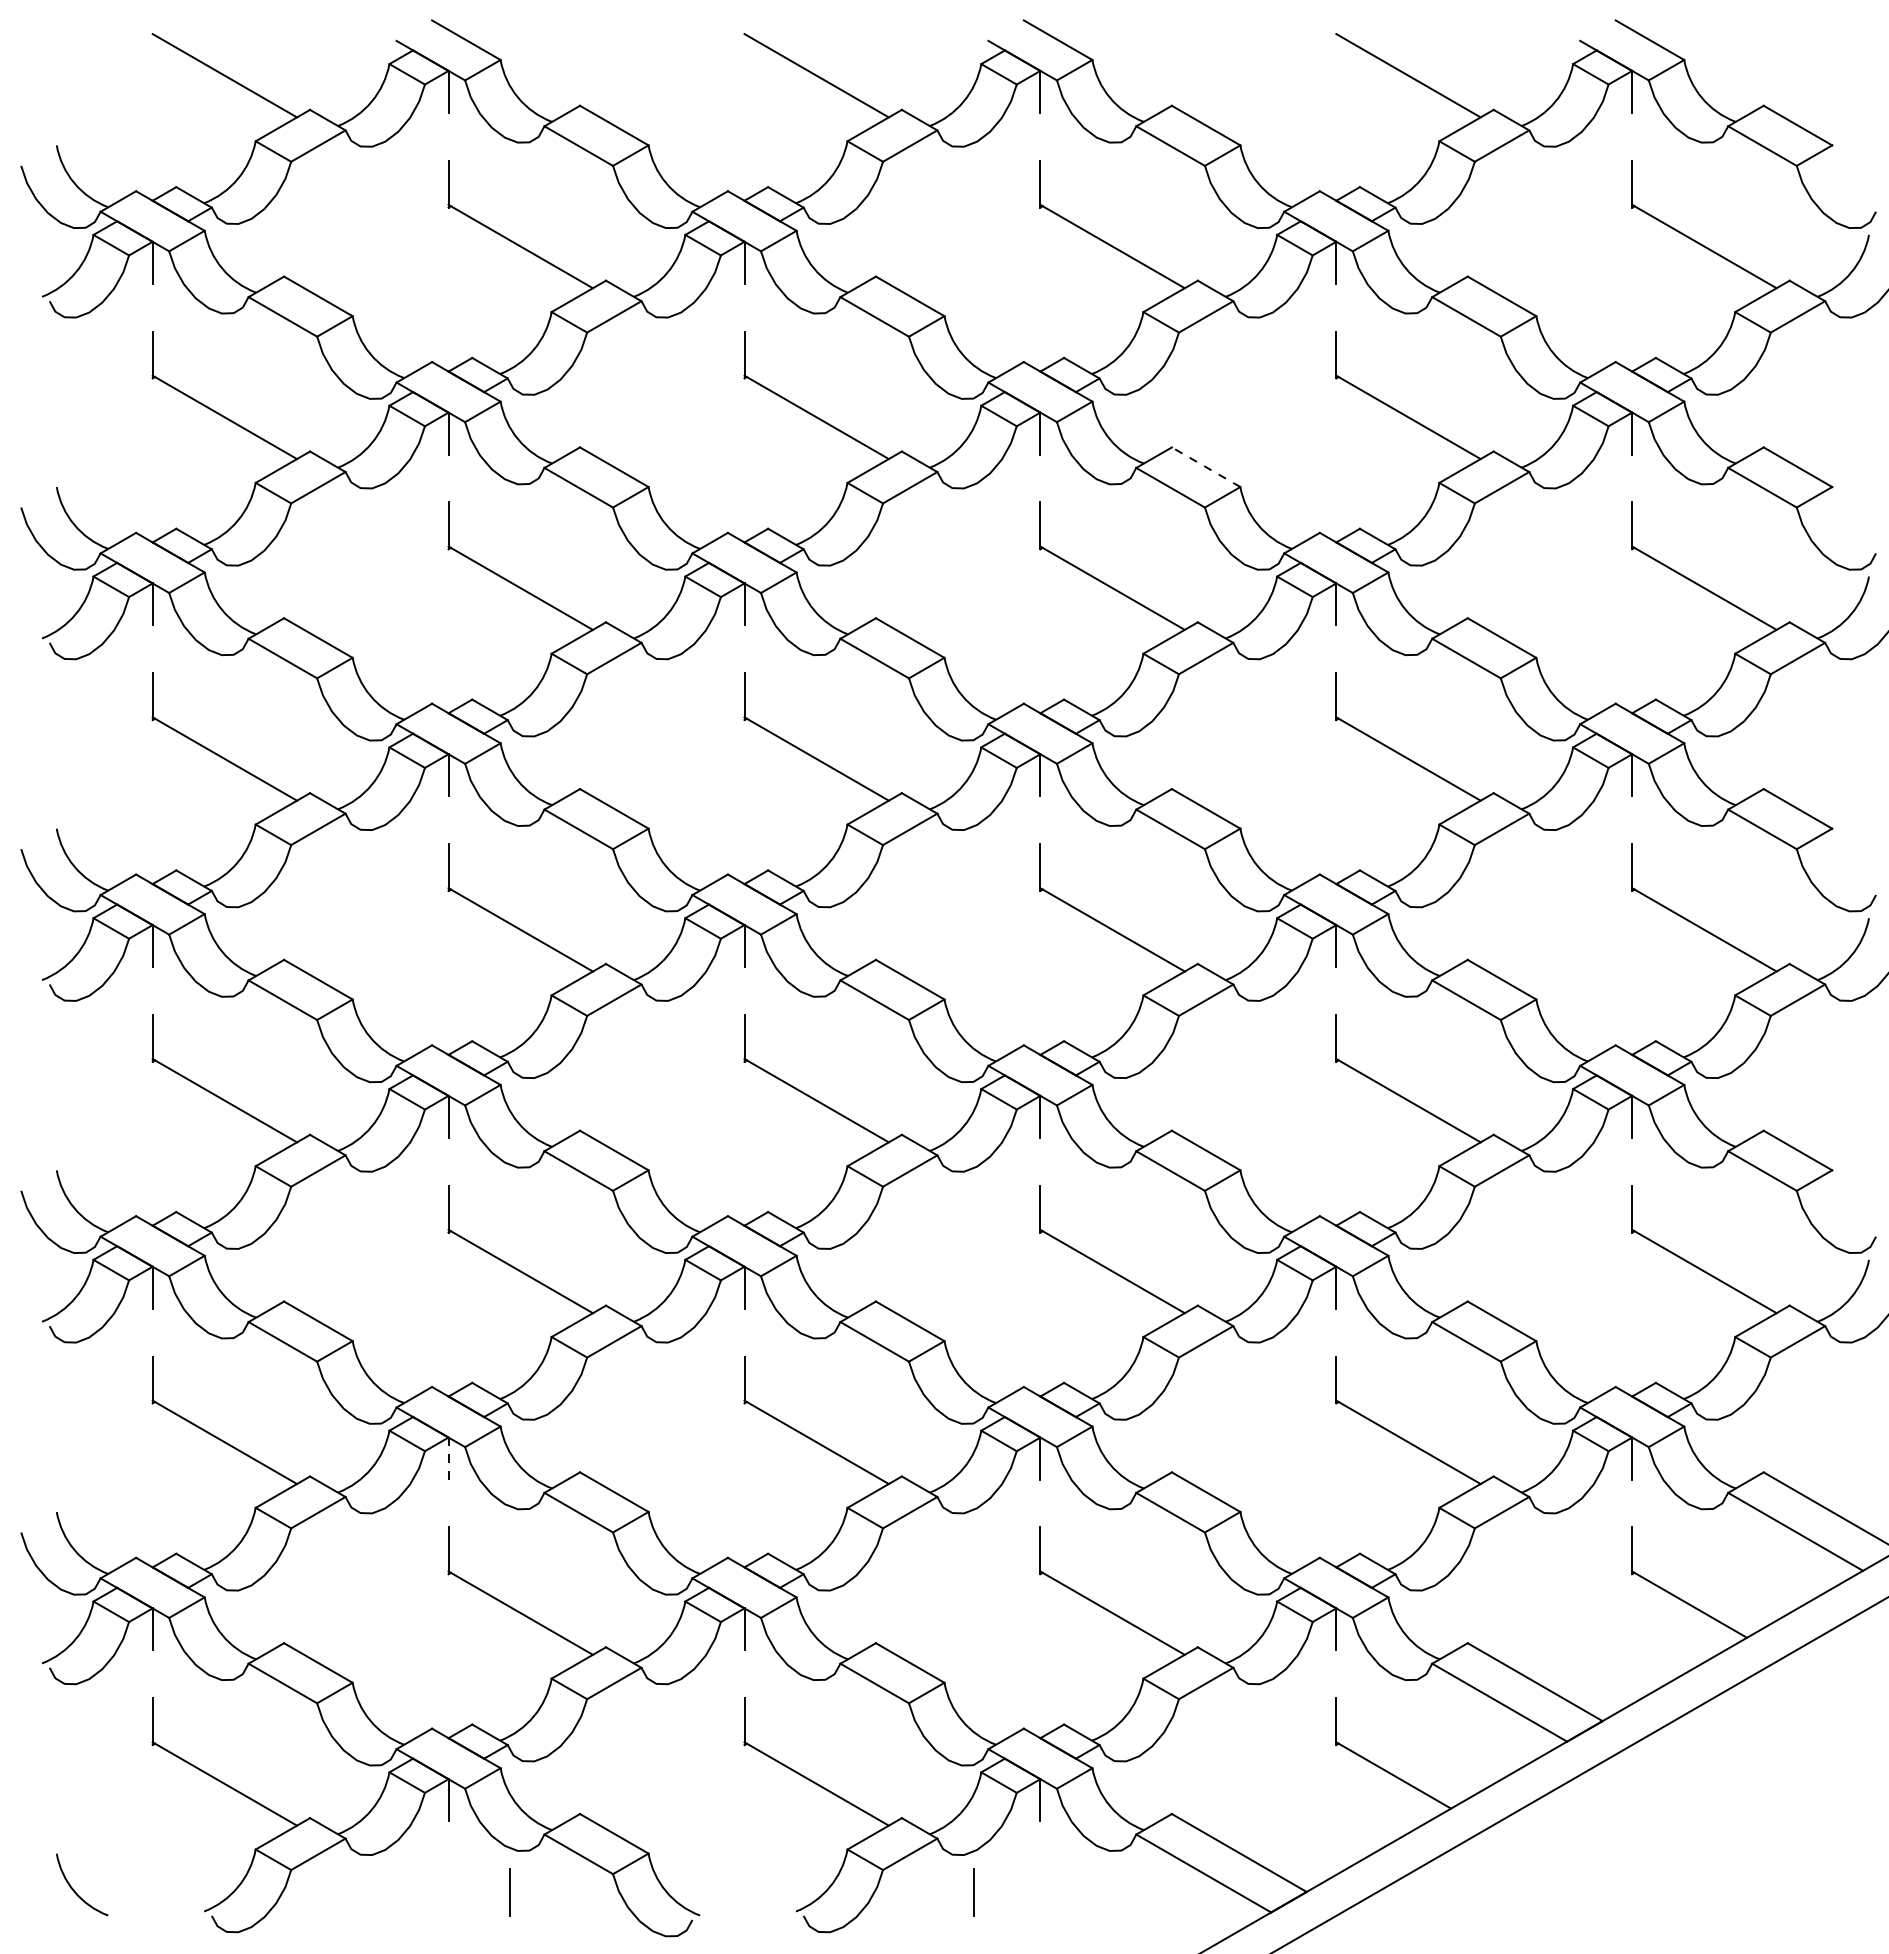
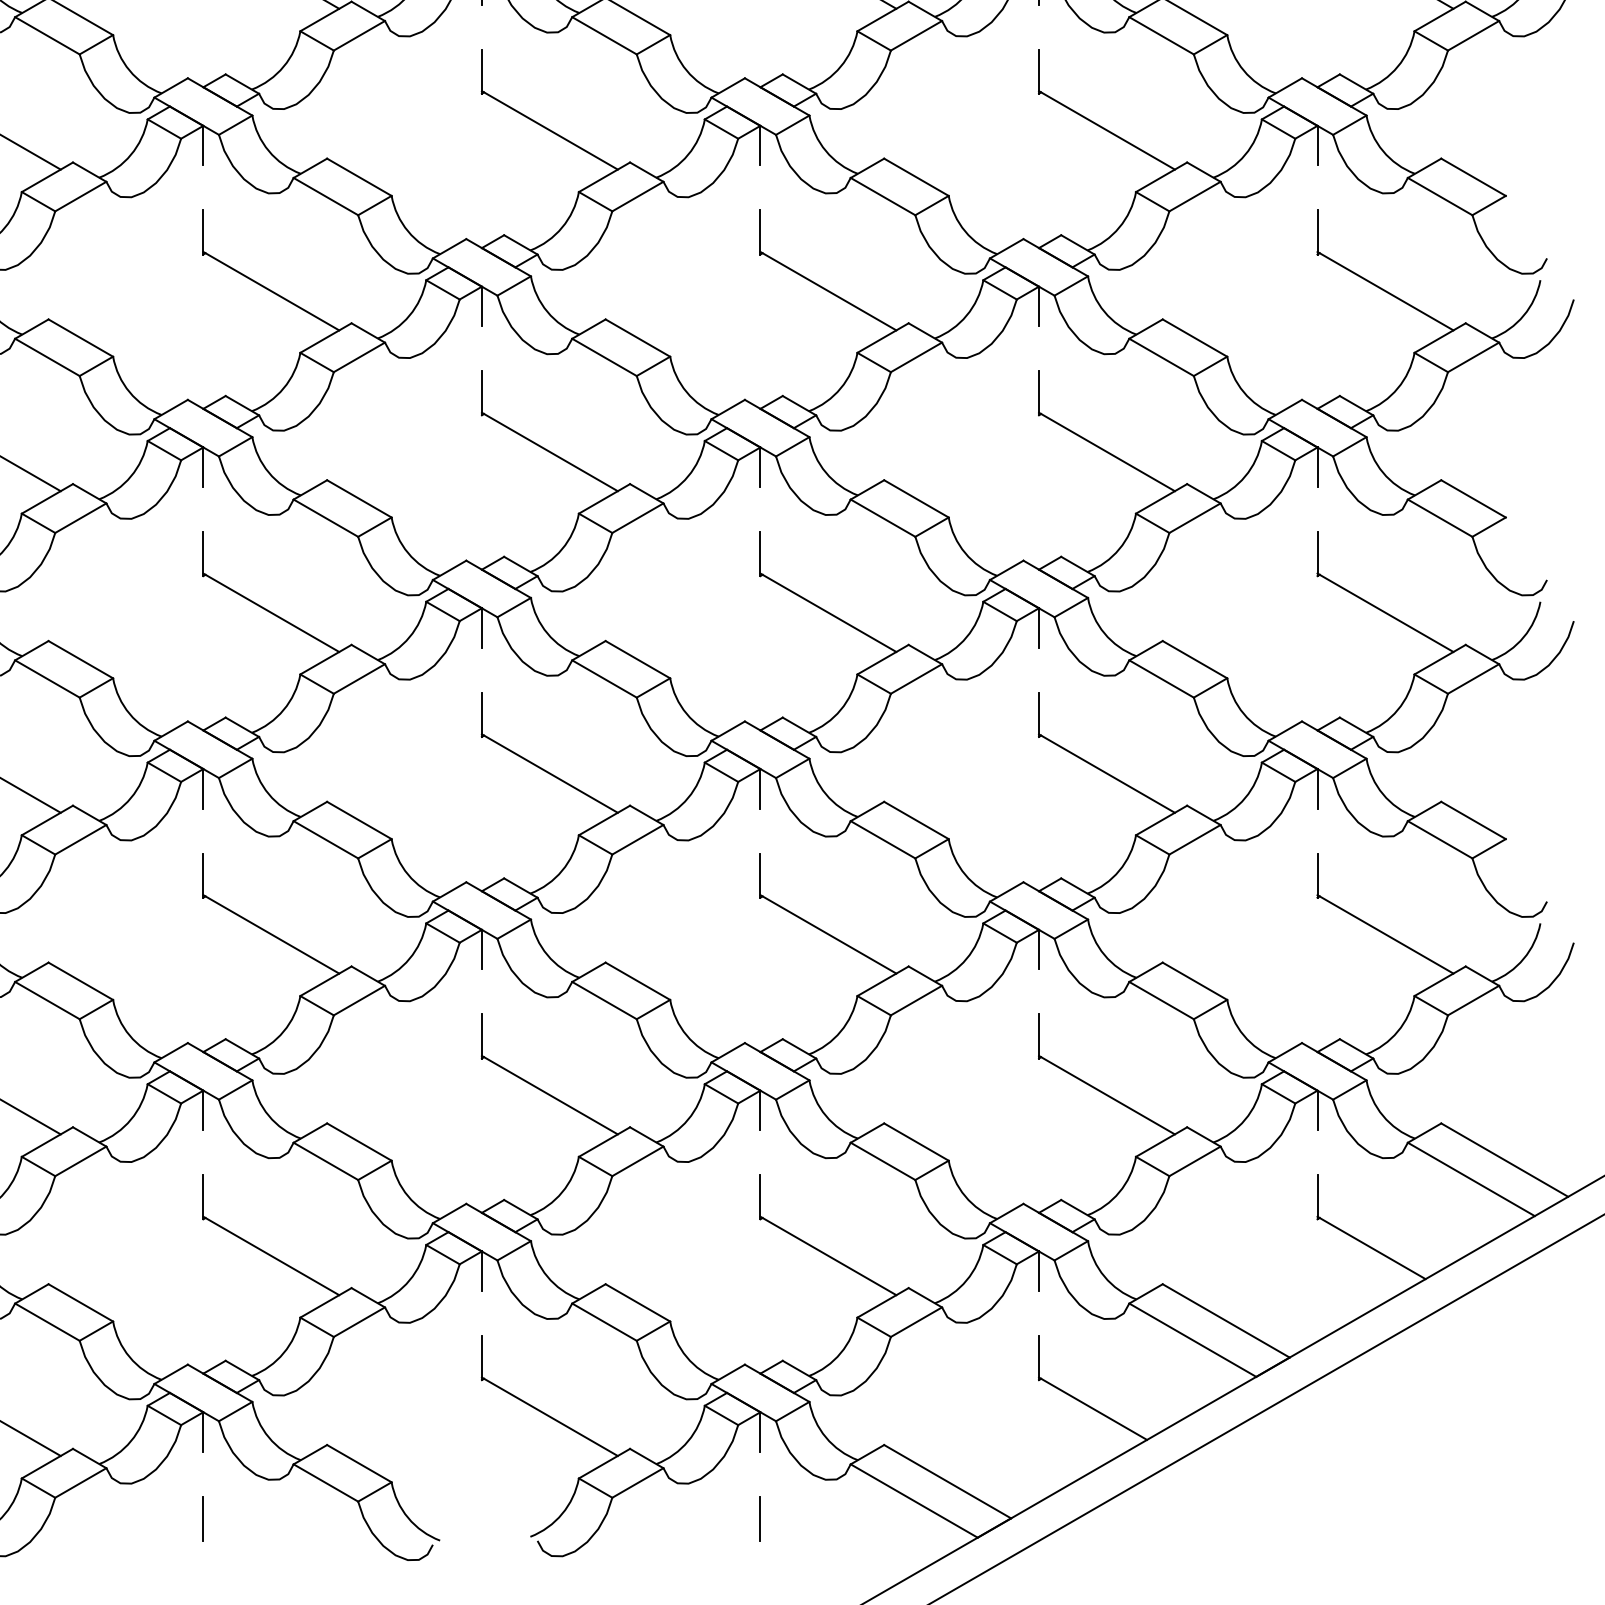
line: (1206, 467) -> (916, 177), dashed -> solid
line: (448, 1458) -> (203, 1110), dashed -> solid
line: (509, 1892) -> (203, 1518), moved
line: (973, 1892) -> (759, 1518), moved

